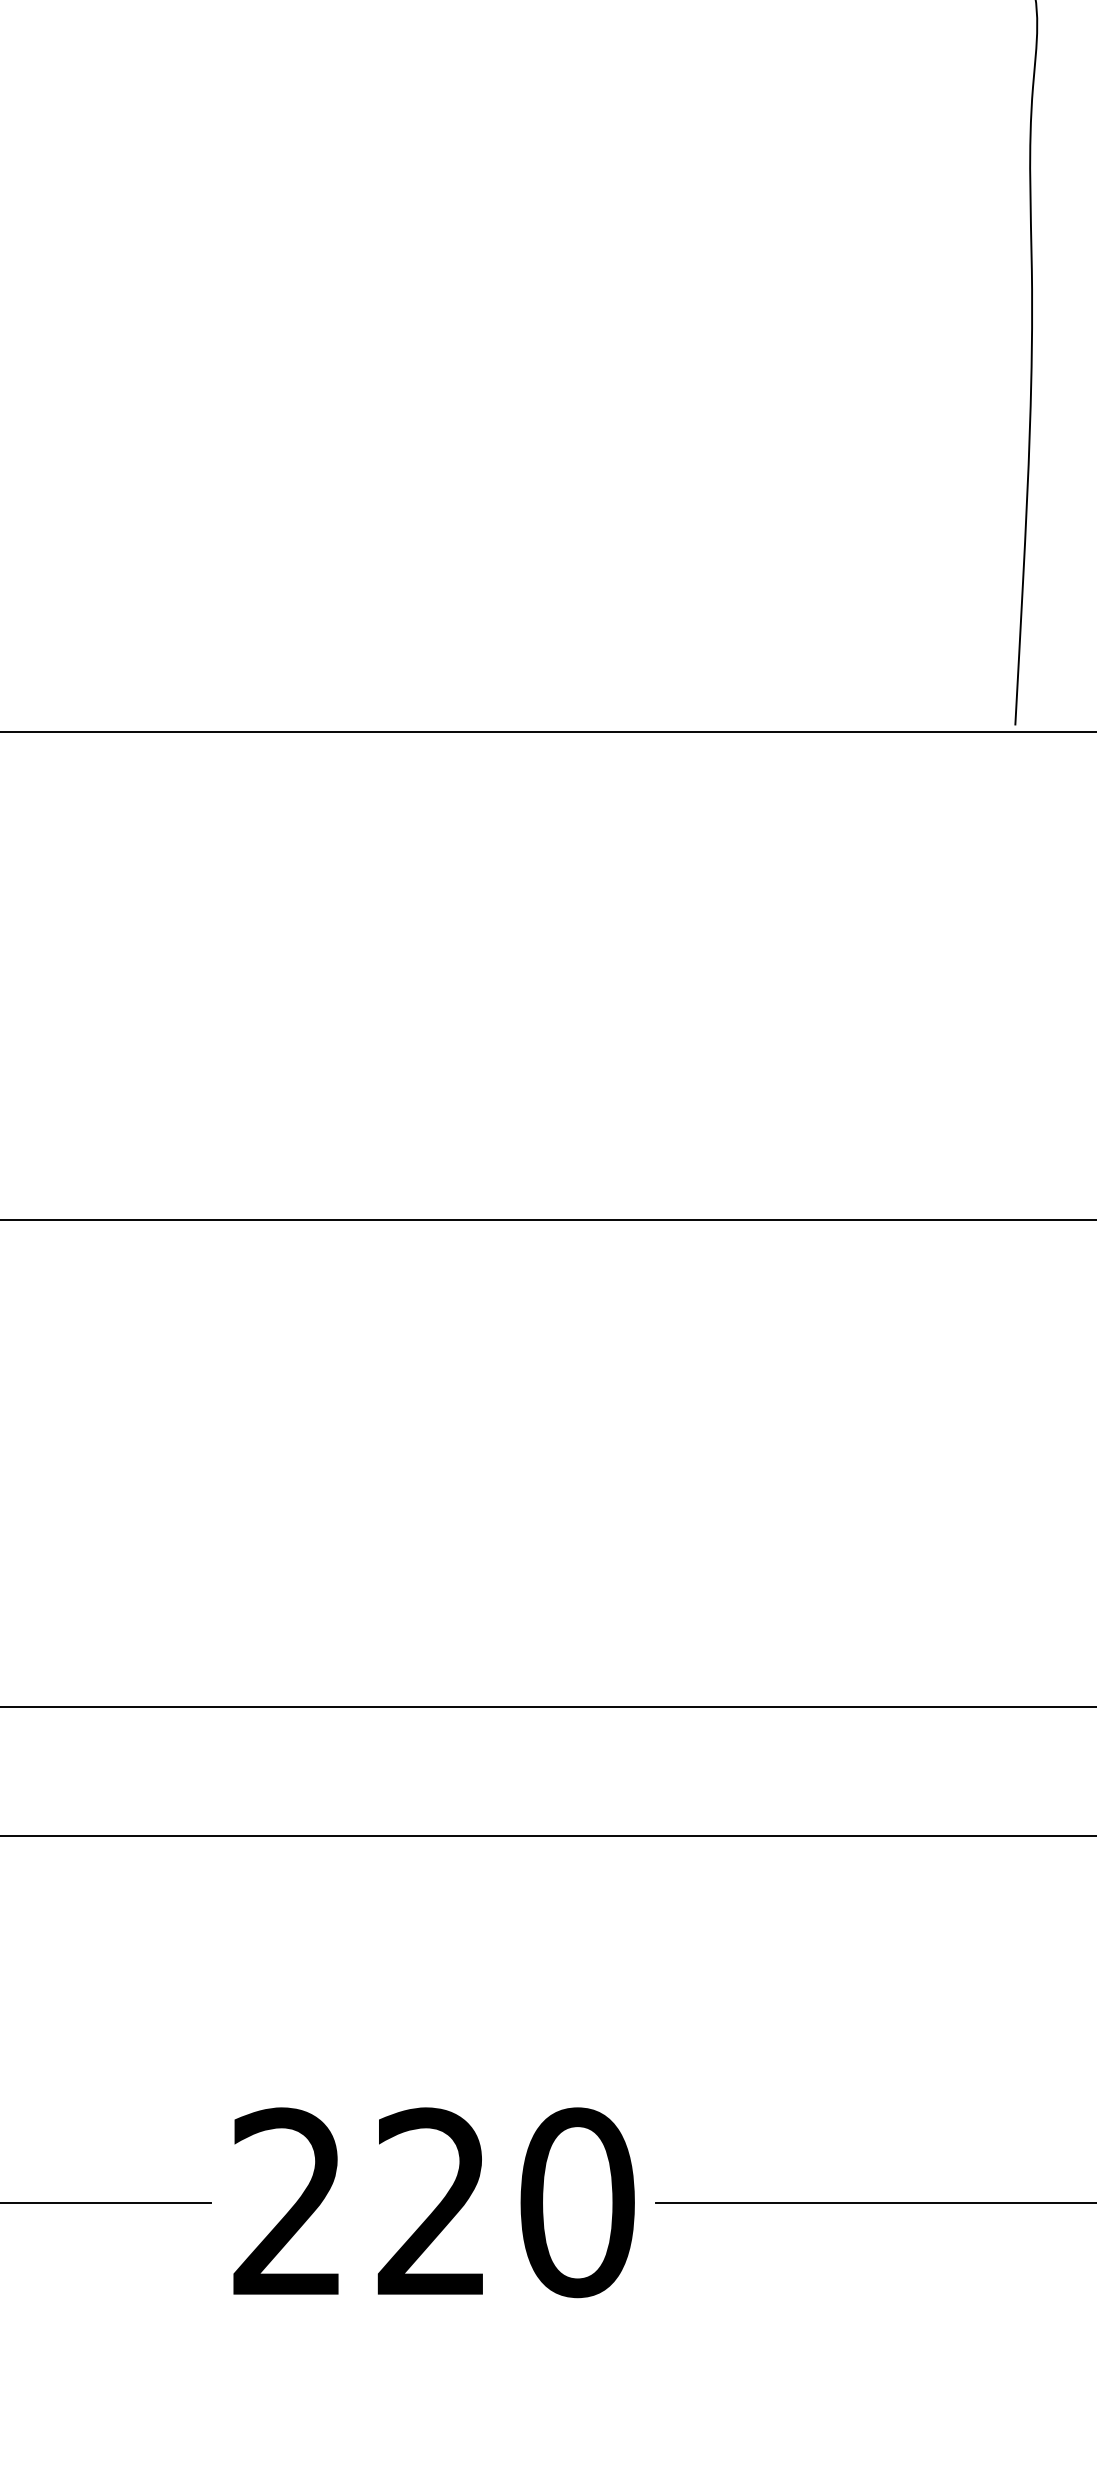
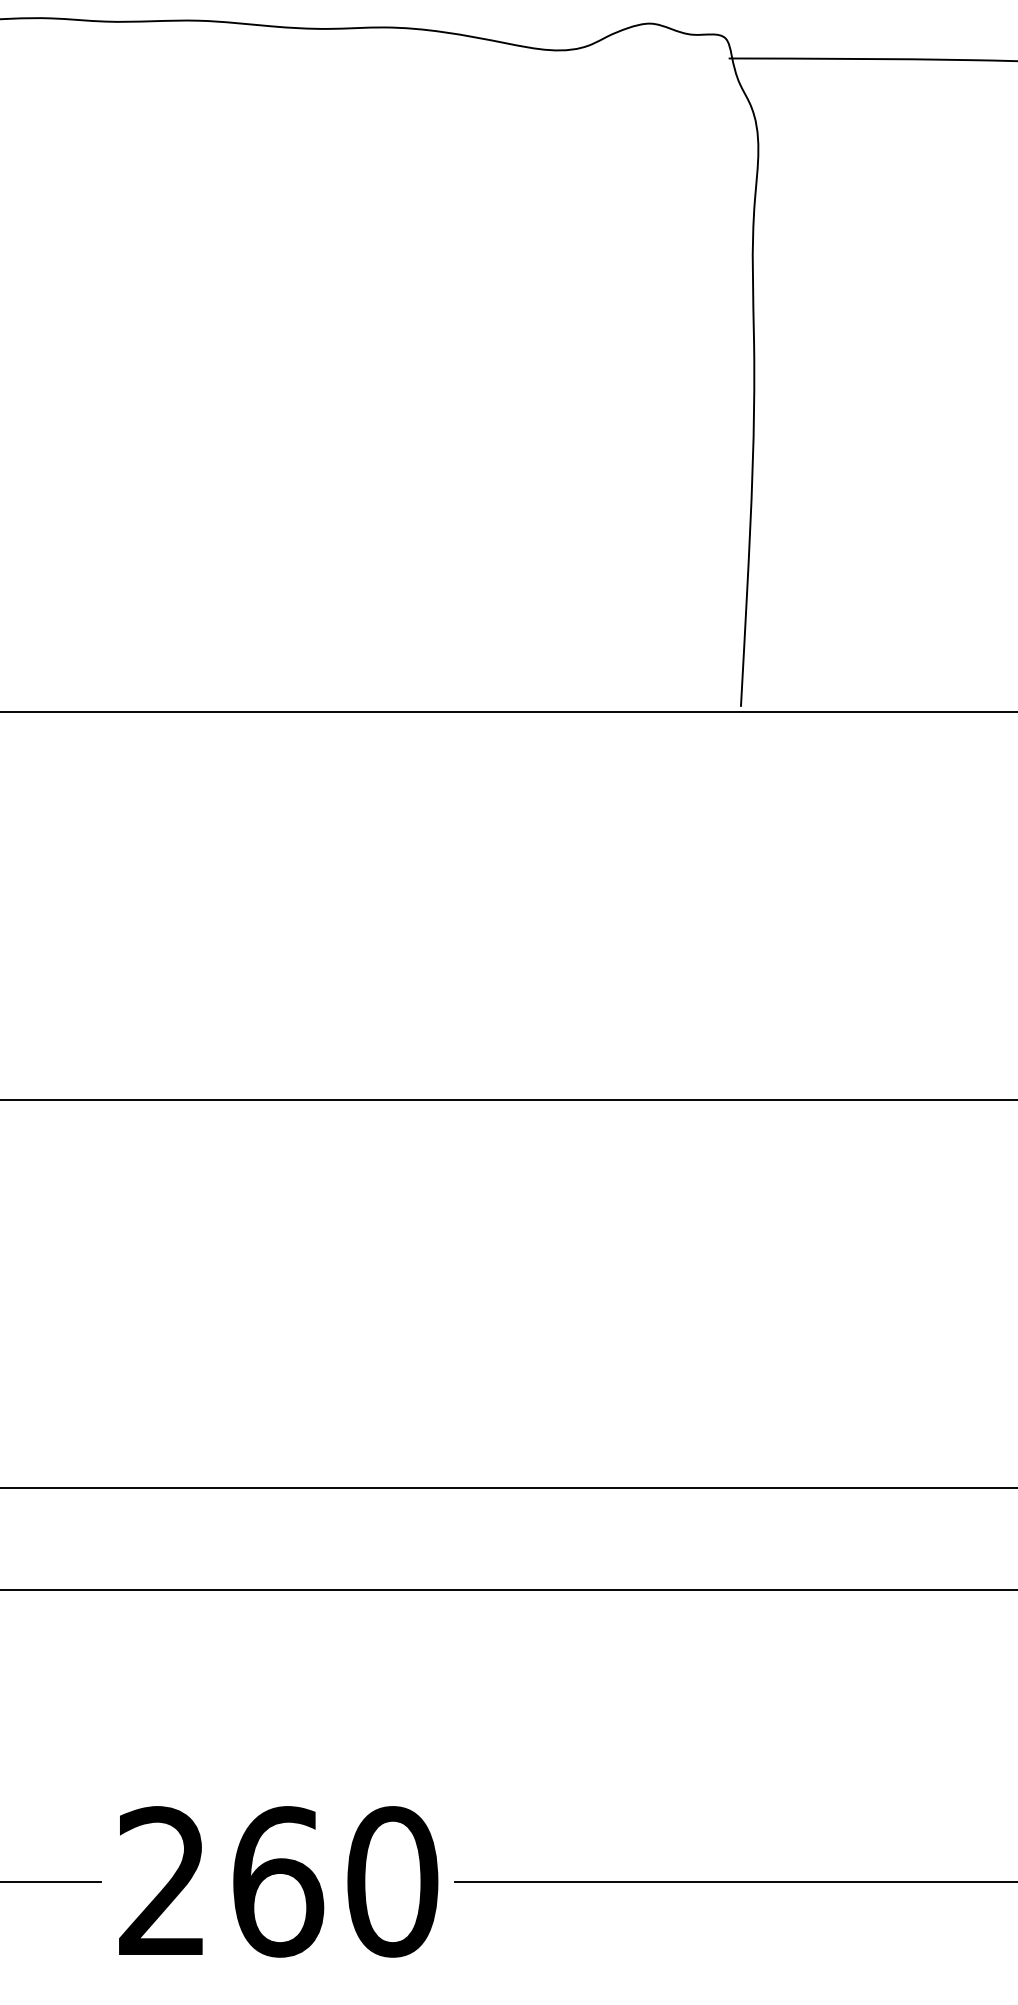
text: (433, 2202) -> (278, 1881), 220 -> 260

